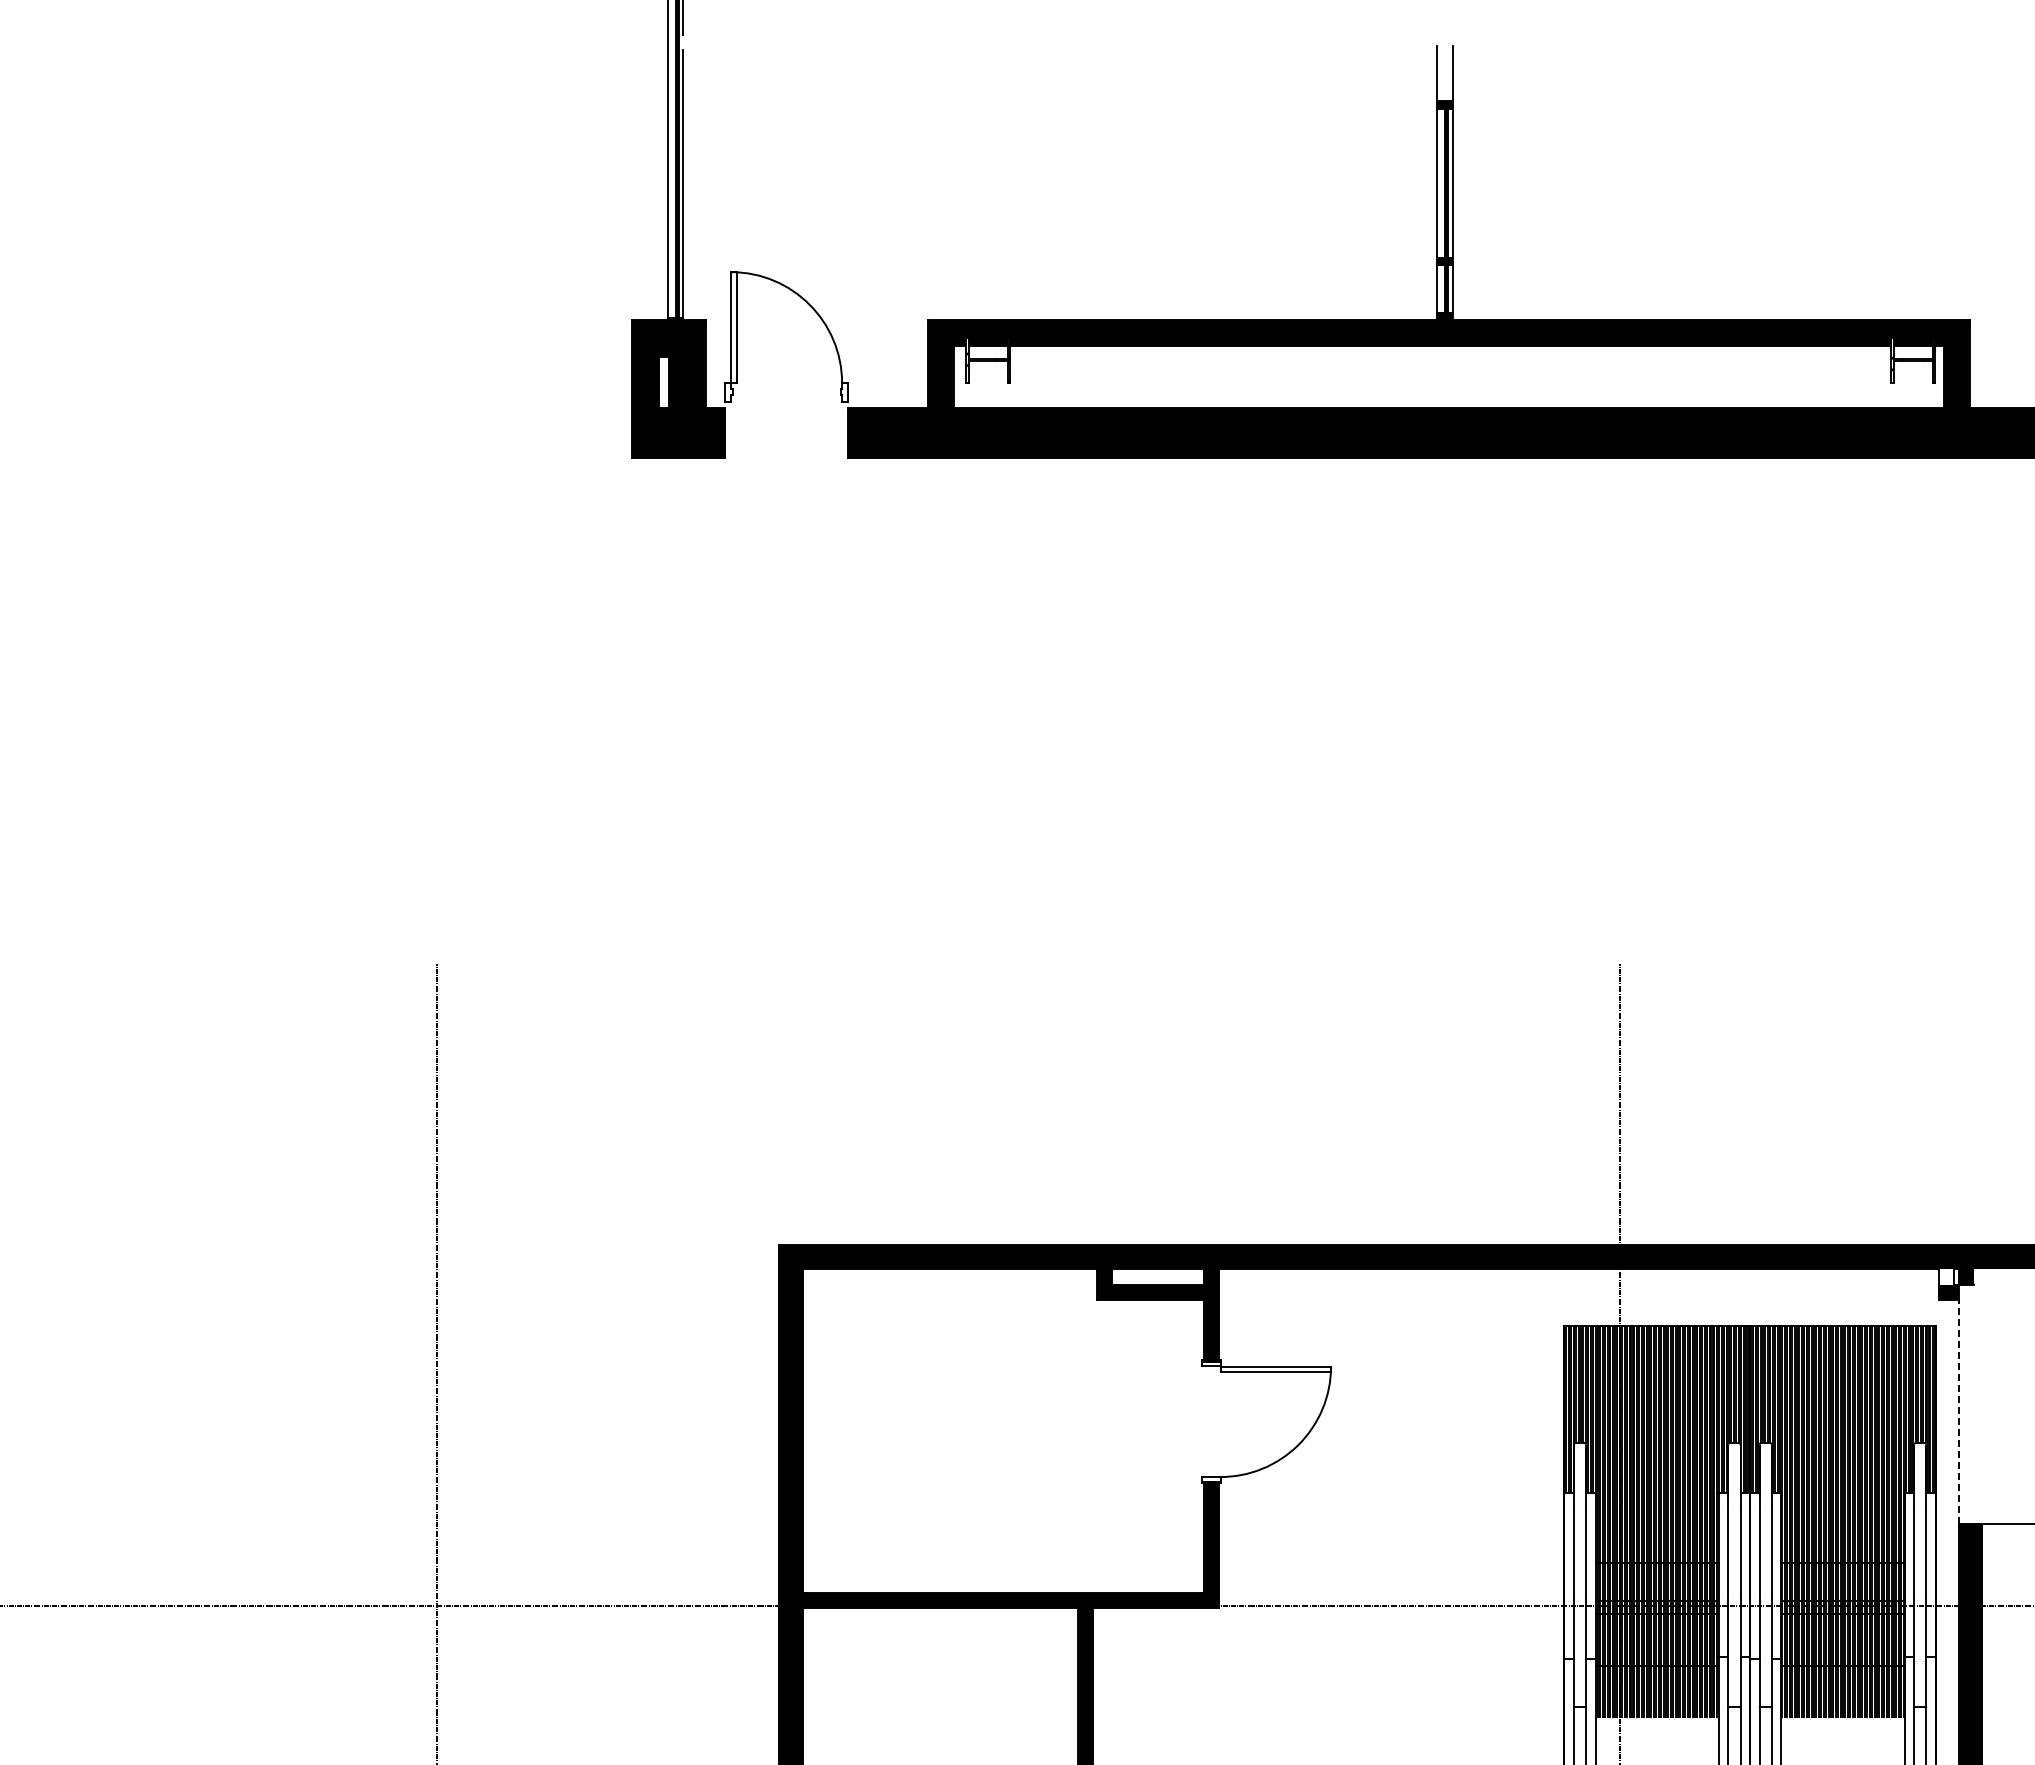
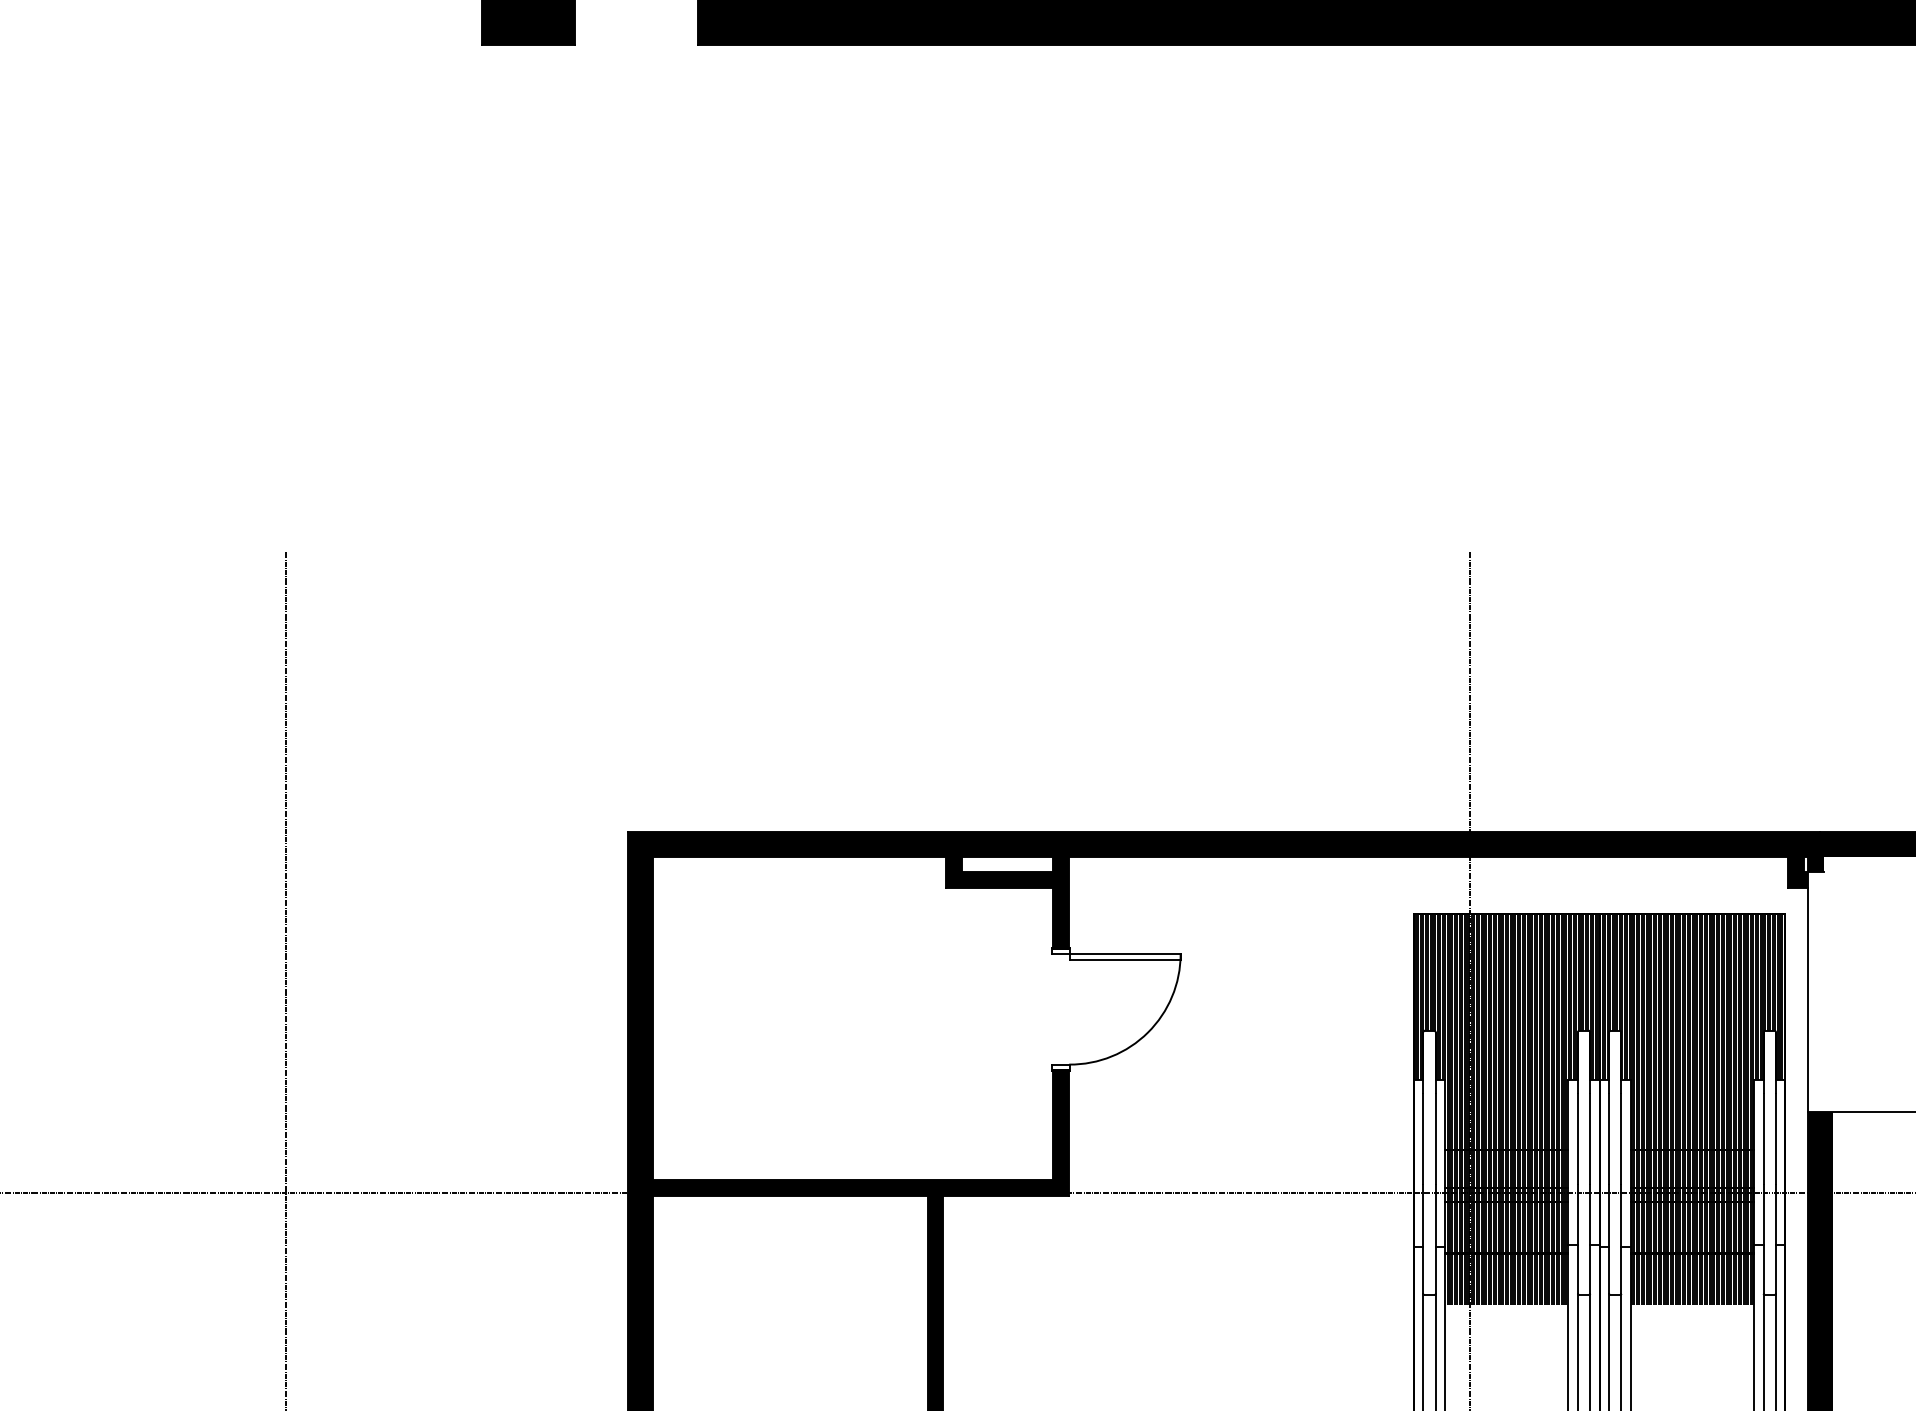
fill: (1945, 1276) -> (1795, 864), added
line: (1958, 1411) -> (1808, 999), dashed -> solid

